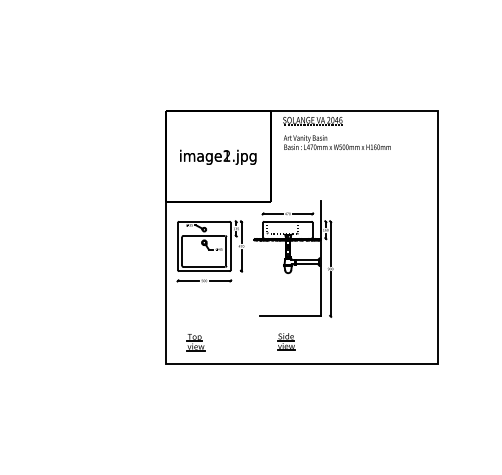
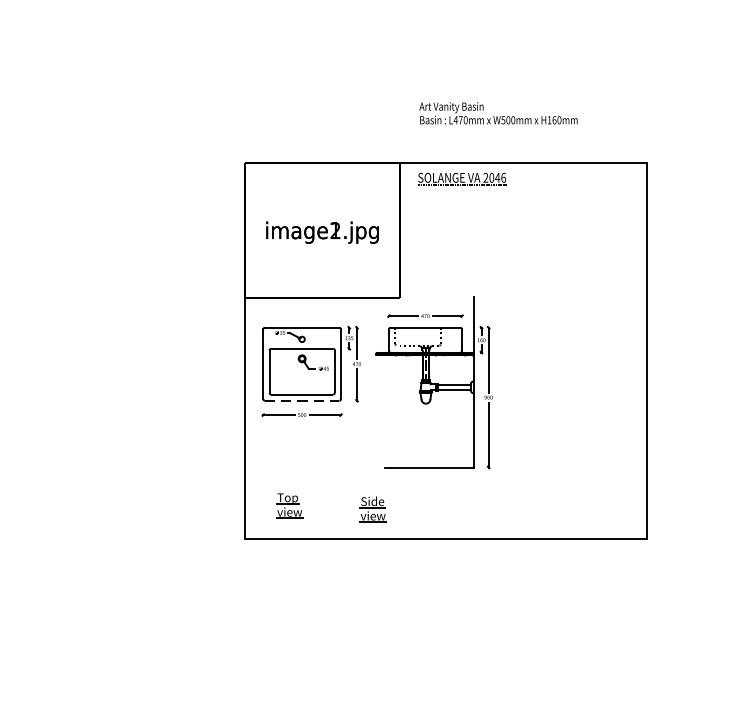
text: (336, 142) -> (497, 113), moved
line: (204, 271) -> (302, 401), solid -> dashed
part: (286, 341) -> (373, 509), moved

